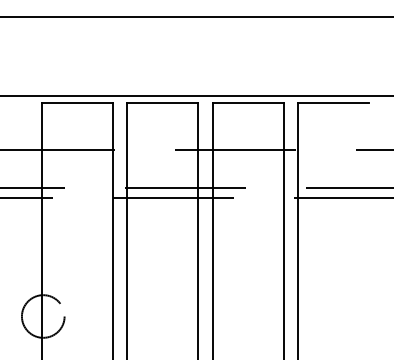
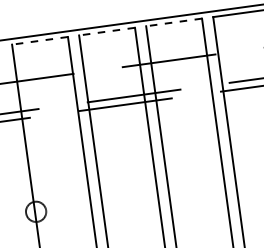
line: (77, 103) -> (40, 40), solid -> dashed
line: (162, 103) -> (106, 31), solid -> dashed
line: (248, 103) -> (174, 22), solid -> dashed
circle: (42, 316) -> (35, 211), size x0.6

